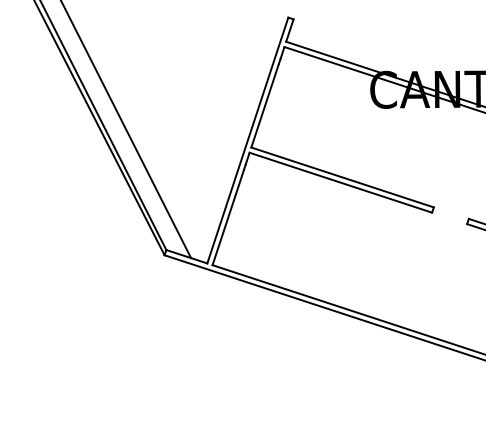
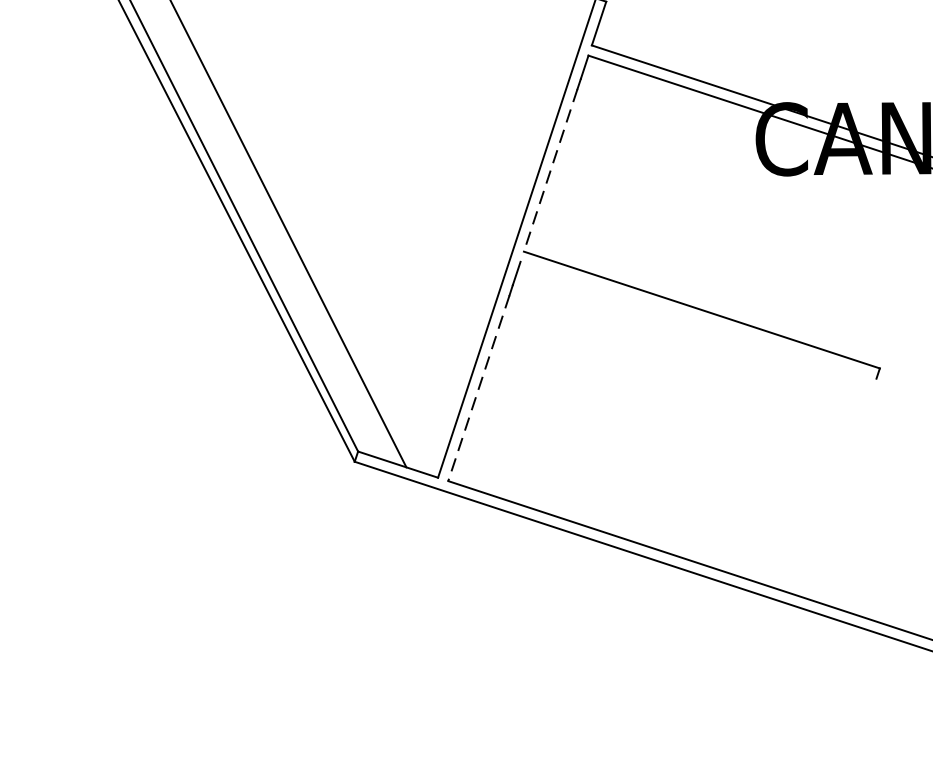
line: (265, 105) -> (551, 169), solid -> dashed
line: (340, 182) -> (697, 319), removed
line: (228, 218) -> (479, 390), solid -> dashed

